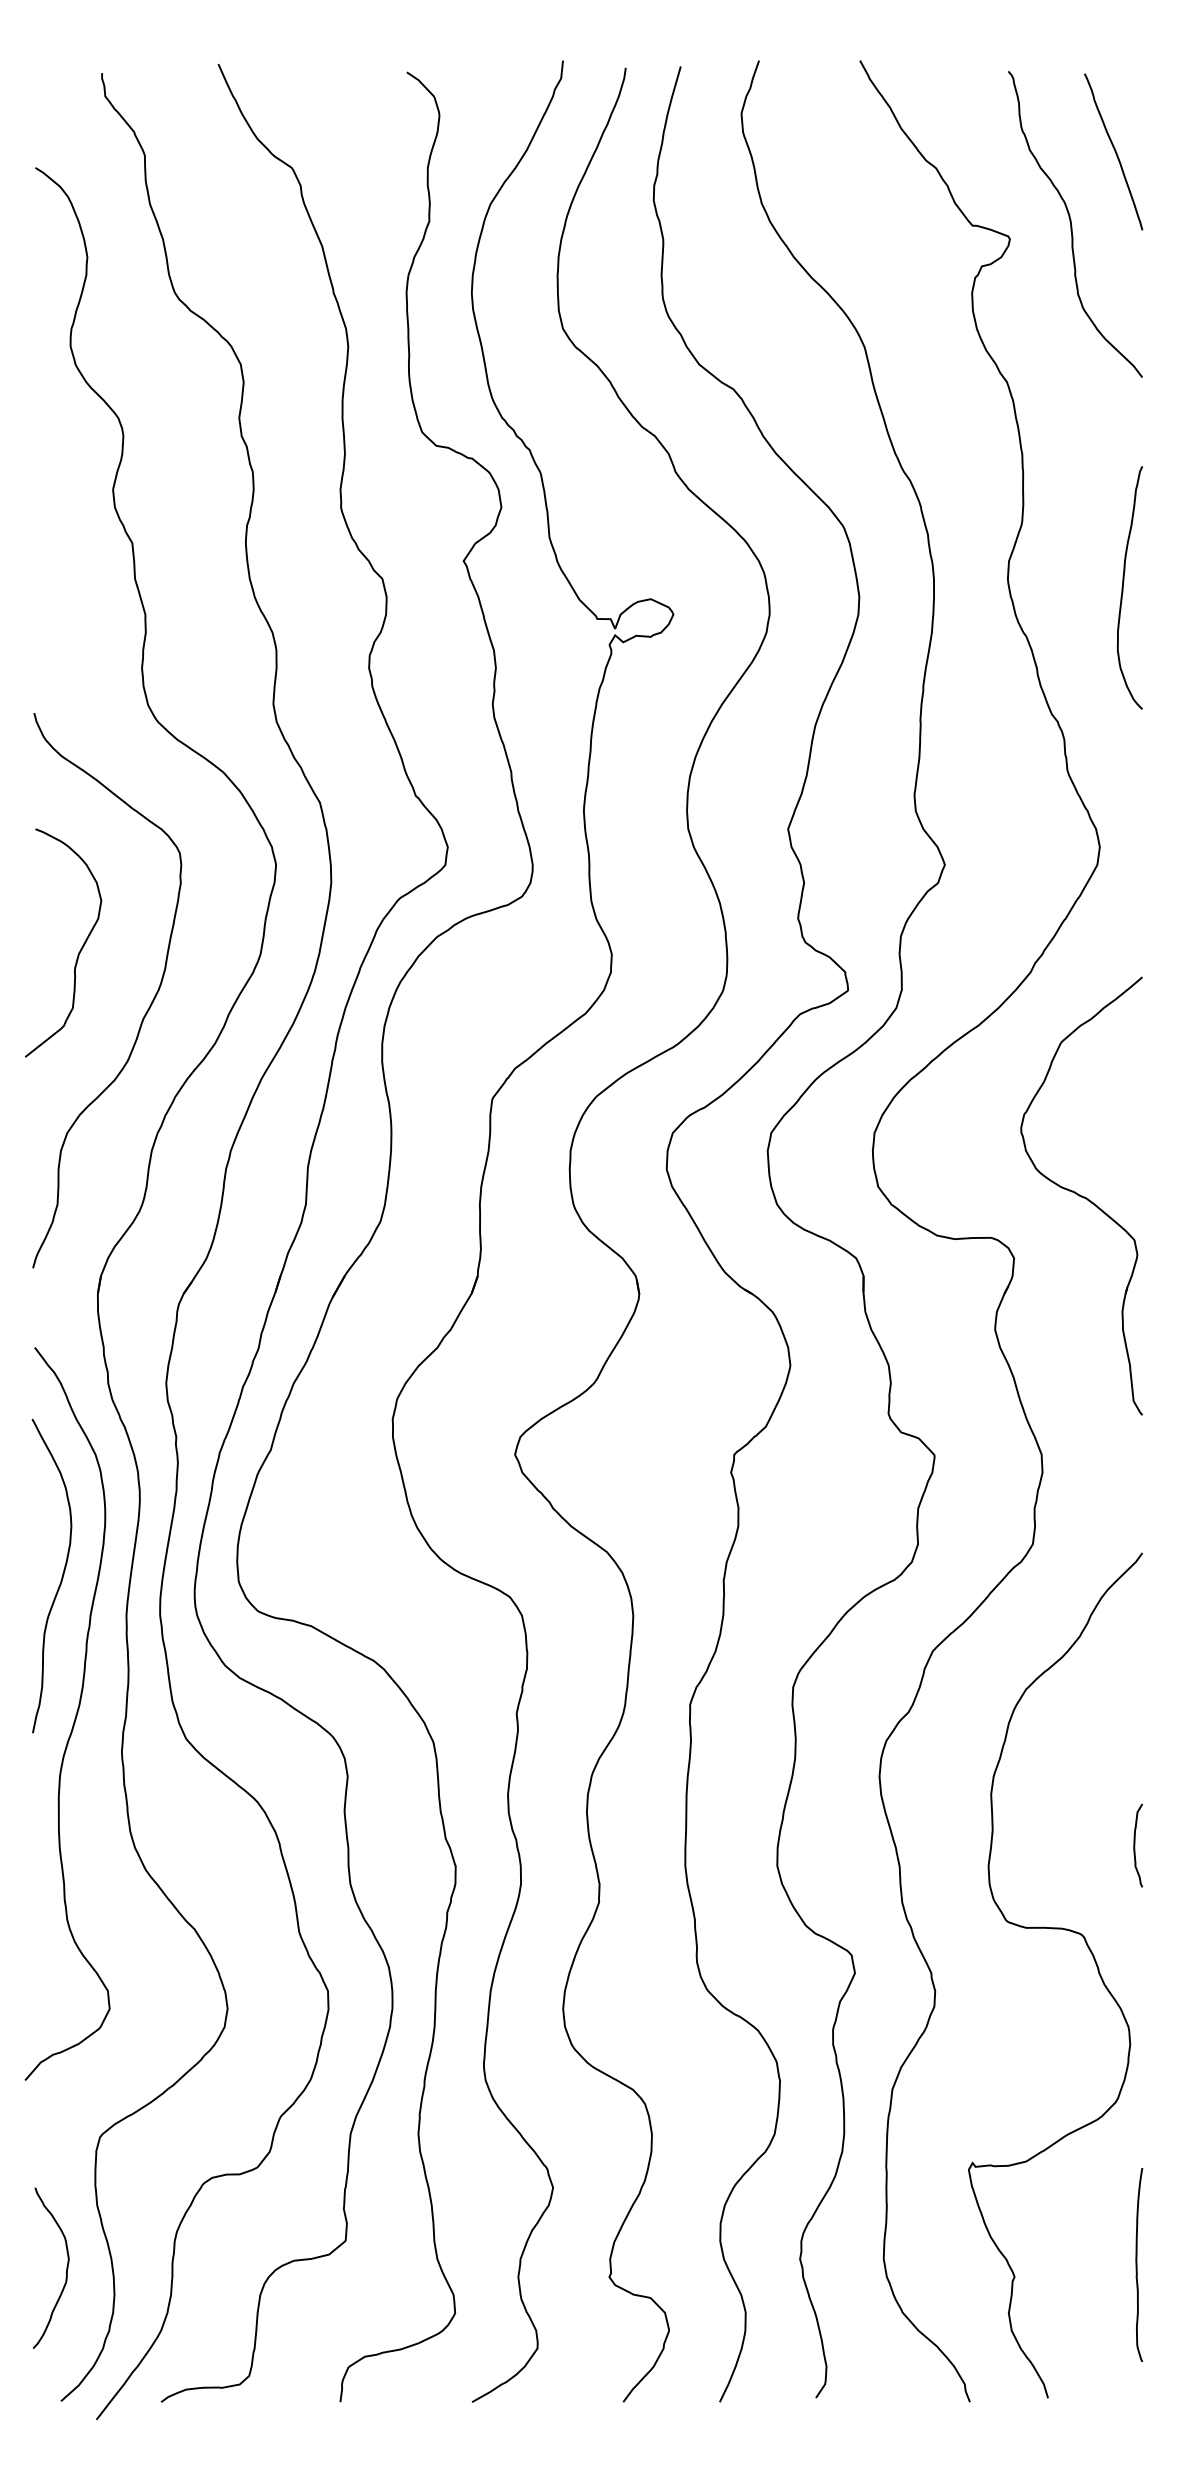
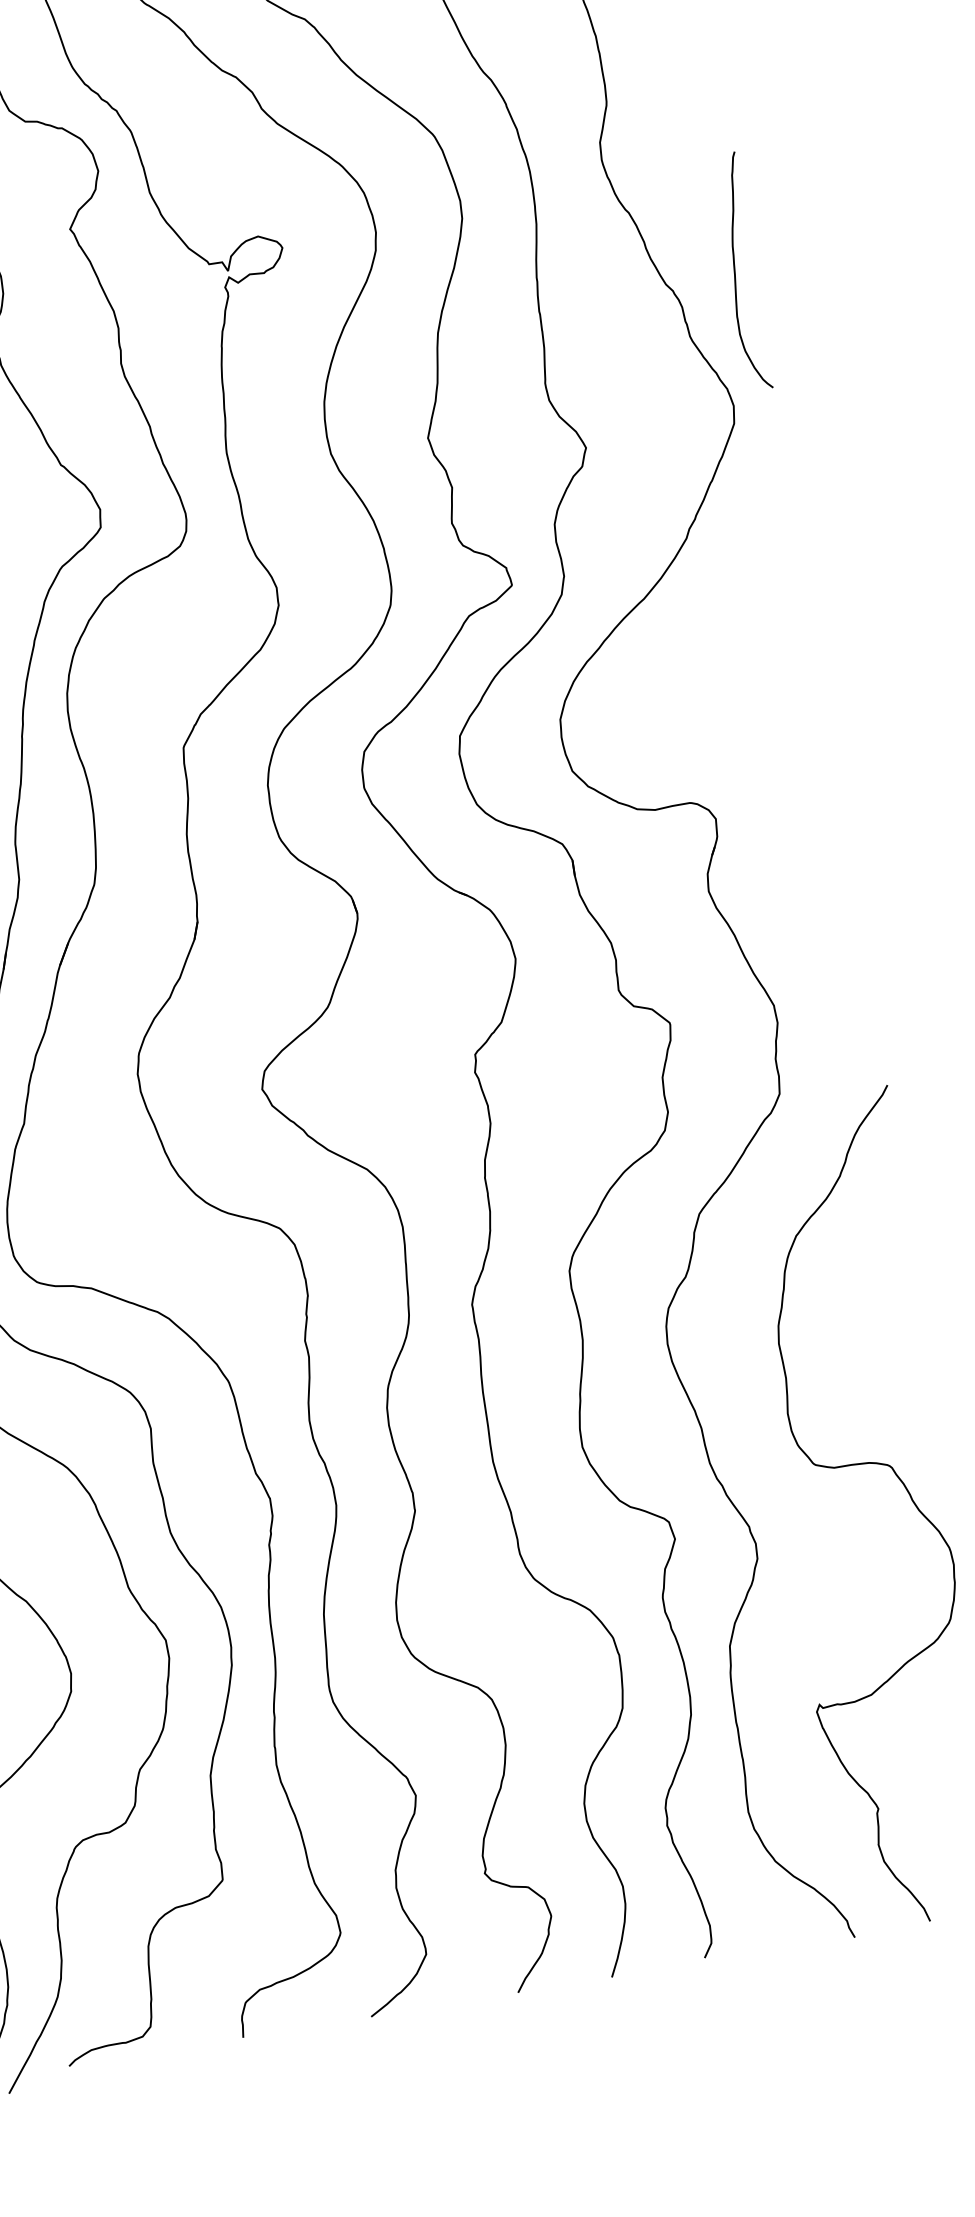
curve: (1123, 587) -> (735, 272), moved
part: (1081, 1195) -> (771, 747), removed
curve: (1135, 1845) -> (927, 1370), removed

